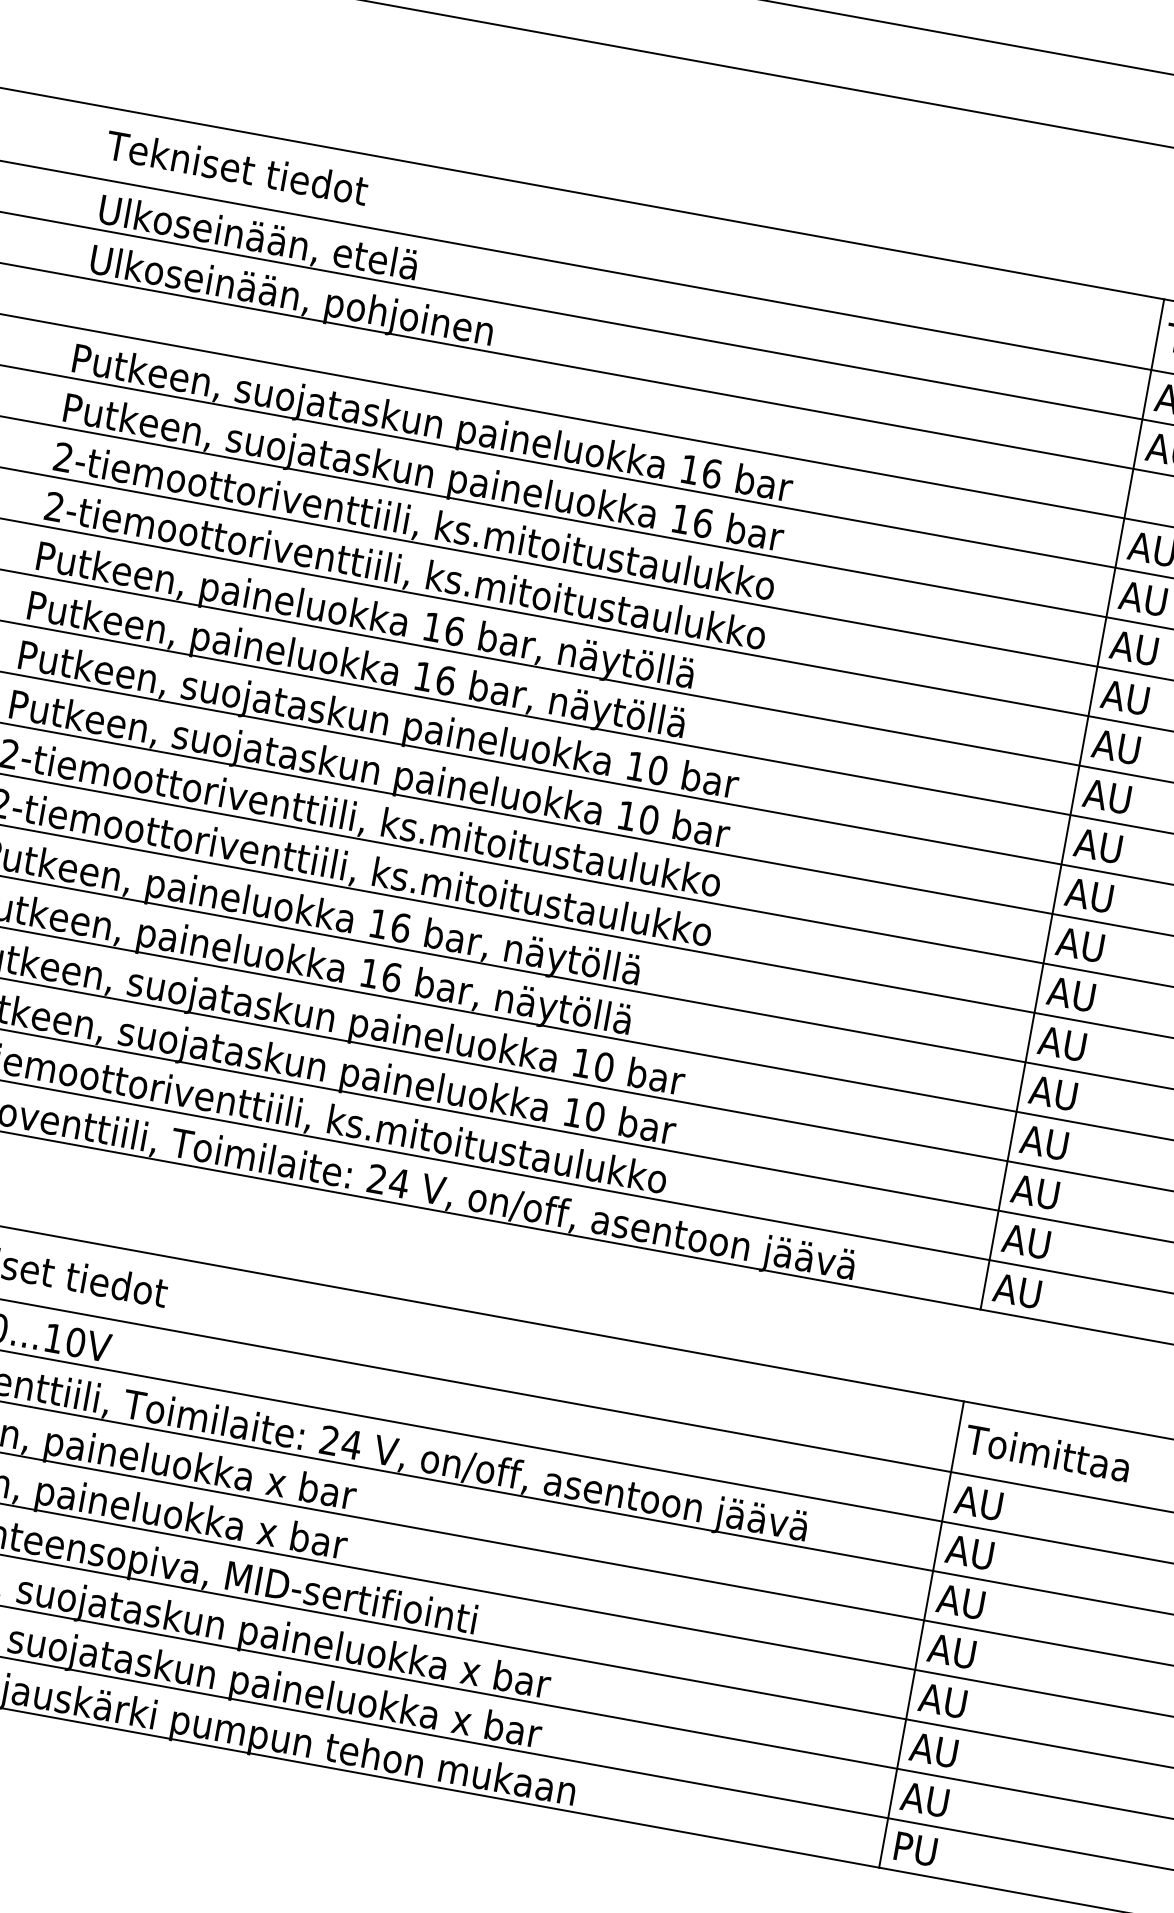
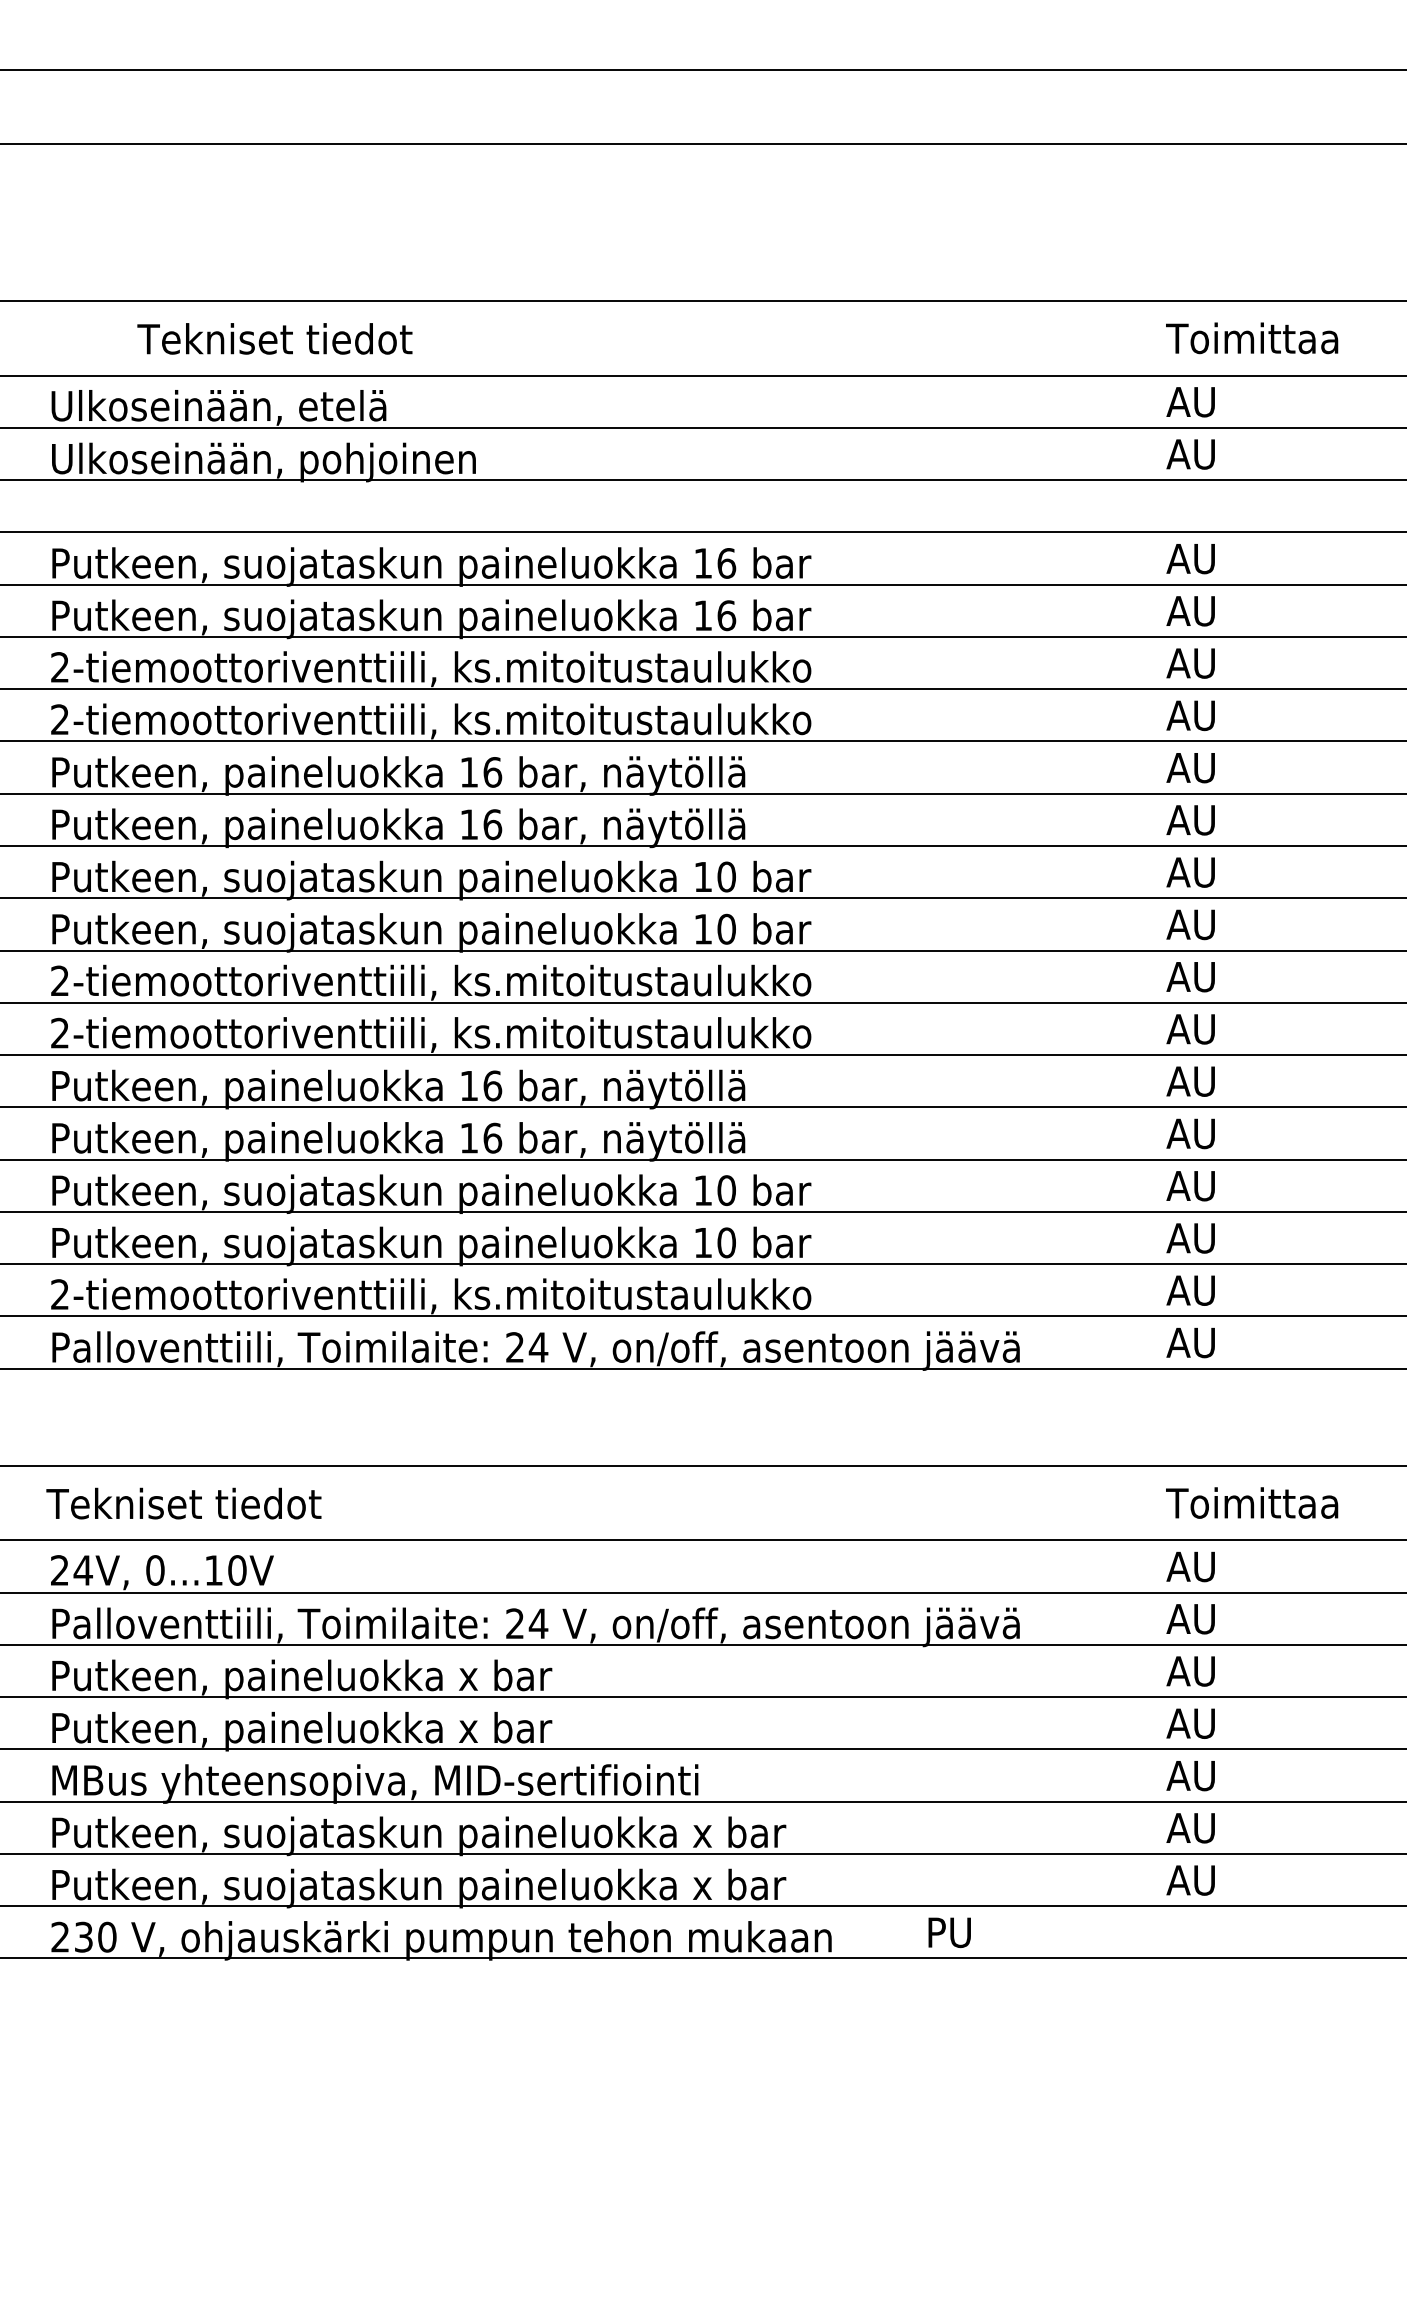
text: (236, 167) -> (274, 338), moved
line: (1072, 804) -> (1156, 834), removed
line: (921, 1633) -> (1156, 1711), removed
text: (915, 1848) -> (949, 1932), moved

